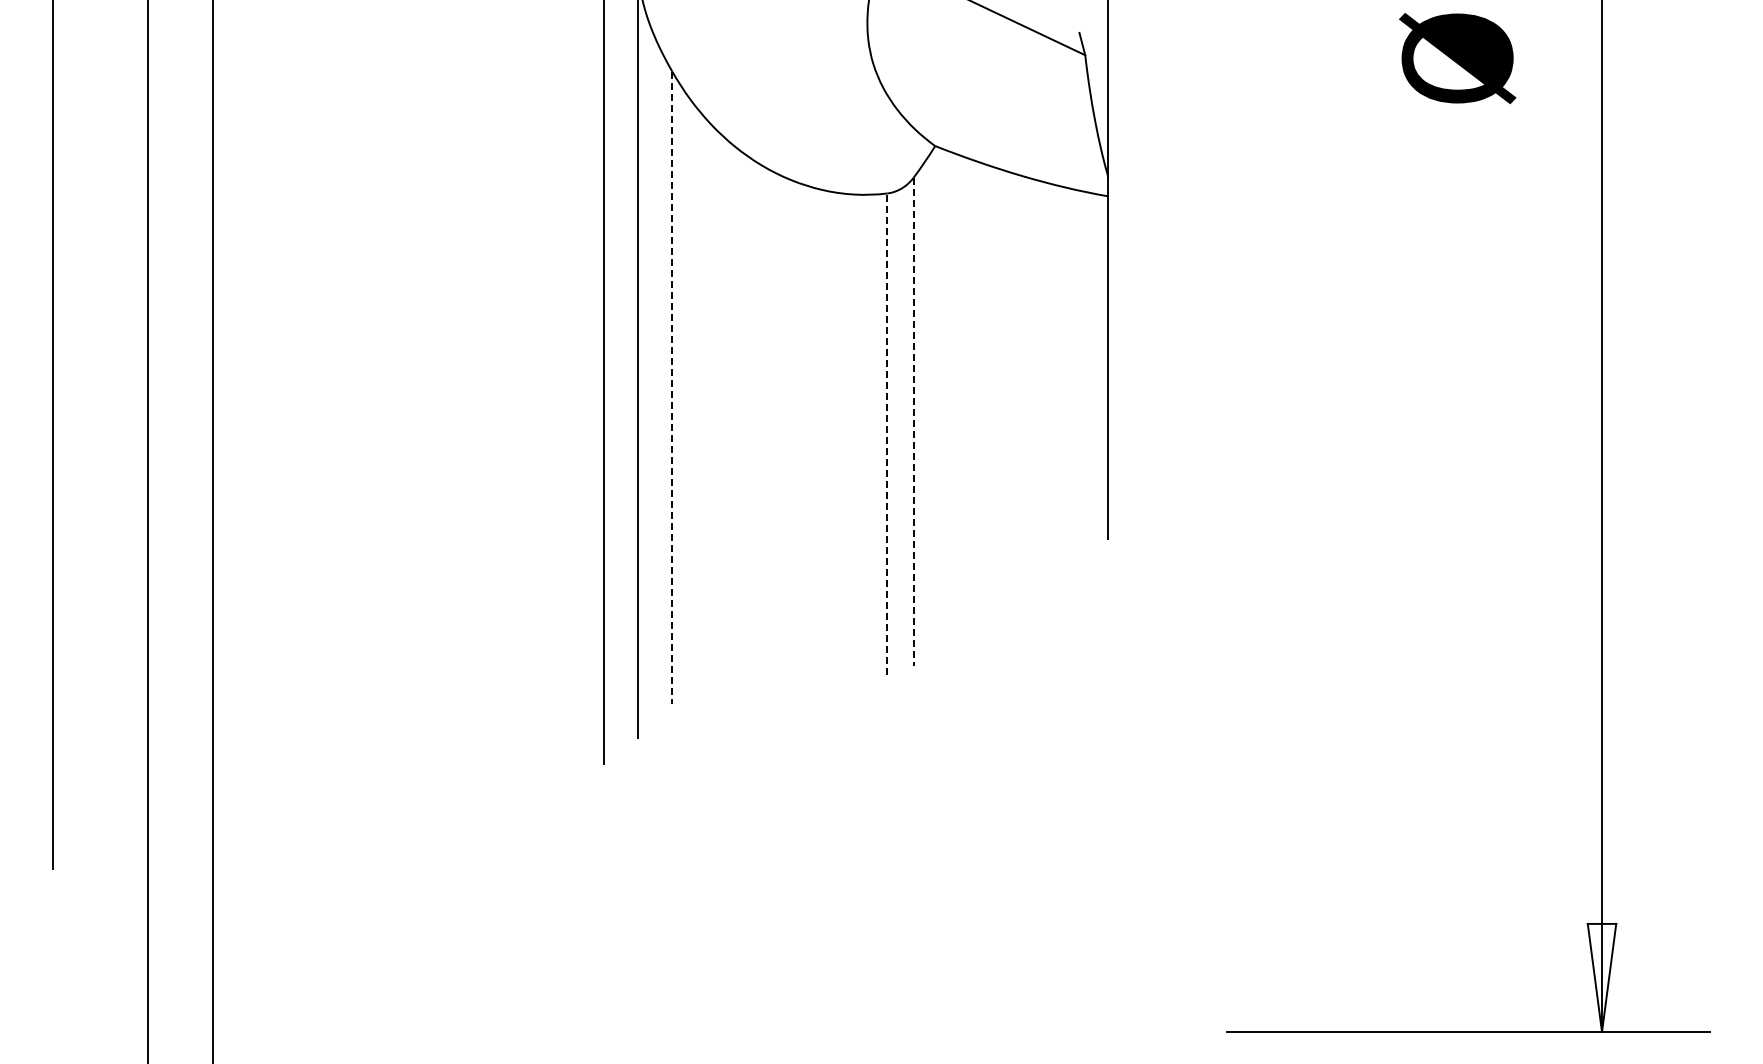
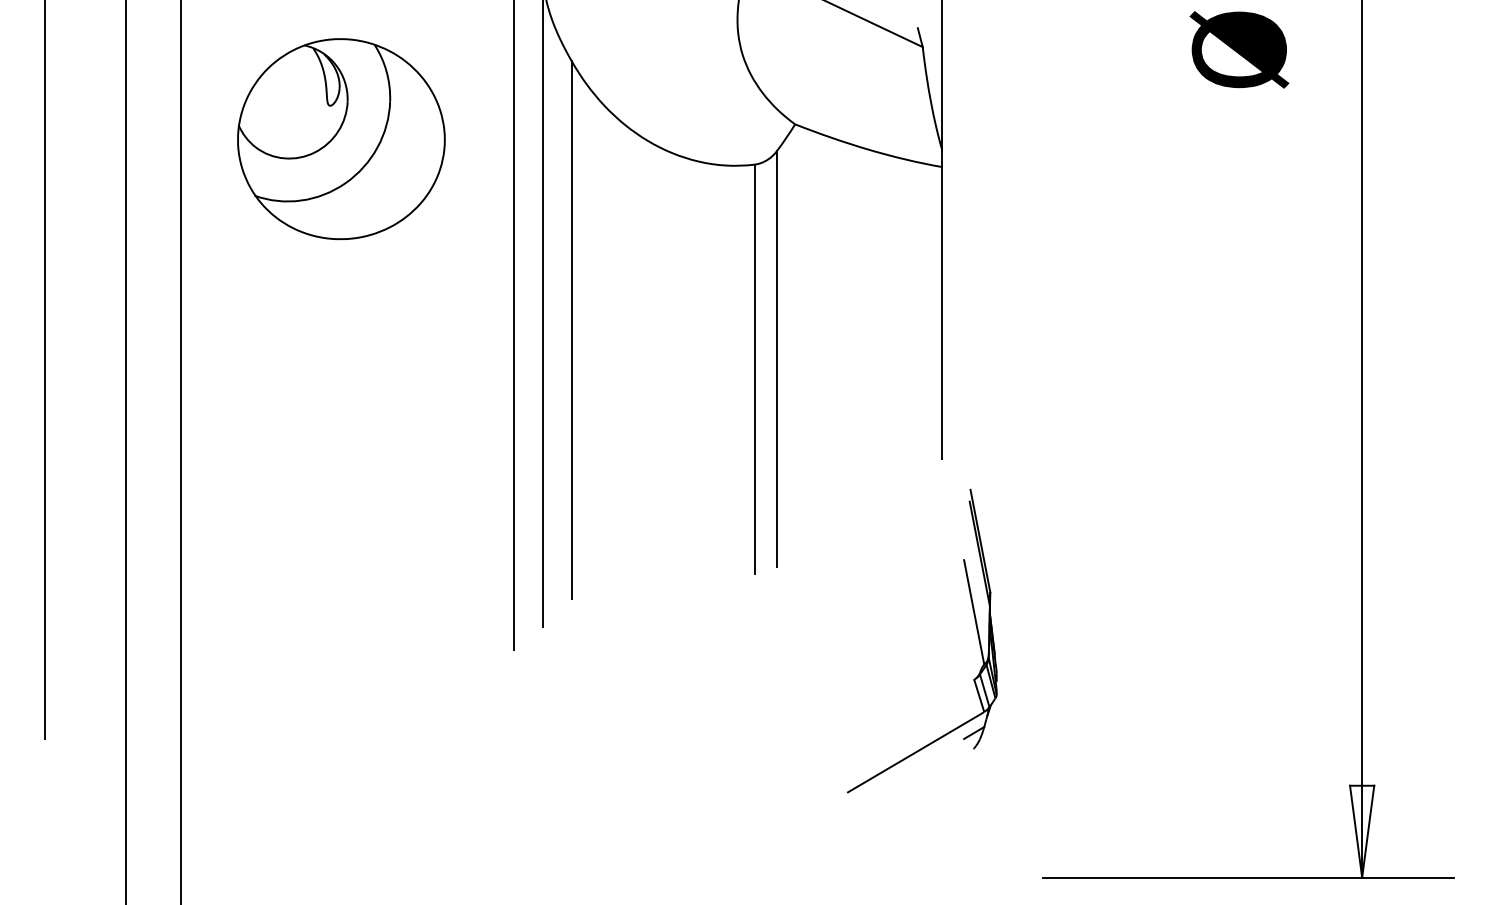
part: (401, 163) -> (341, 139), added
line: (672, 388) -> (571, 330), dashed -> solid
line: (913, 422) -> (776, 359), dashed -> solid
line: (887, 434) -> (754, 369), dashed -> solid
part: (1148, 740) -> (976, 629), added

